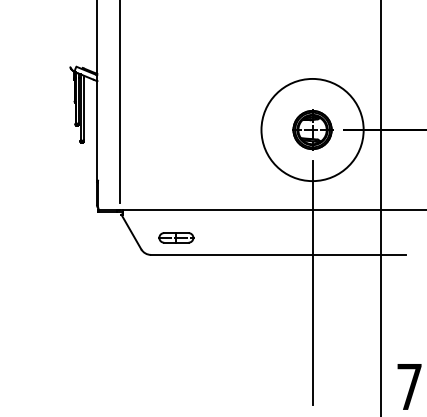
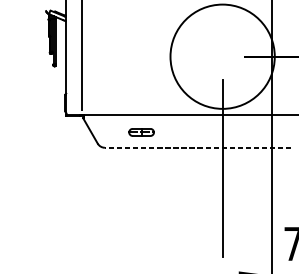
circle: (312, 129) -> (222, 56), size x1.4
part: (312, 129) -> (222, 56), removed
part: (176, 237) -> (141, 132), moved
line: (278, 254) -> (197, 147), solid -> dashed

